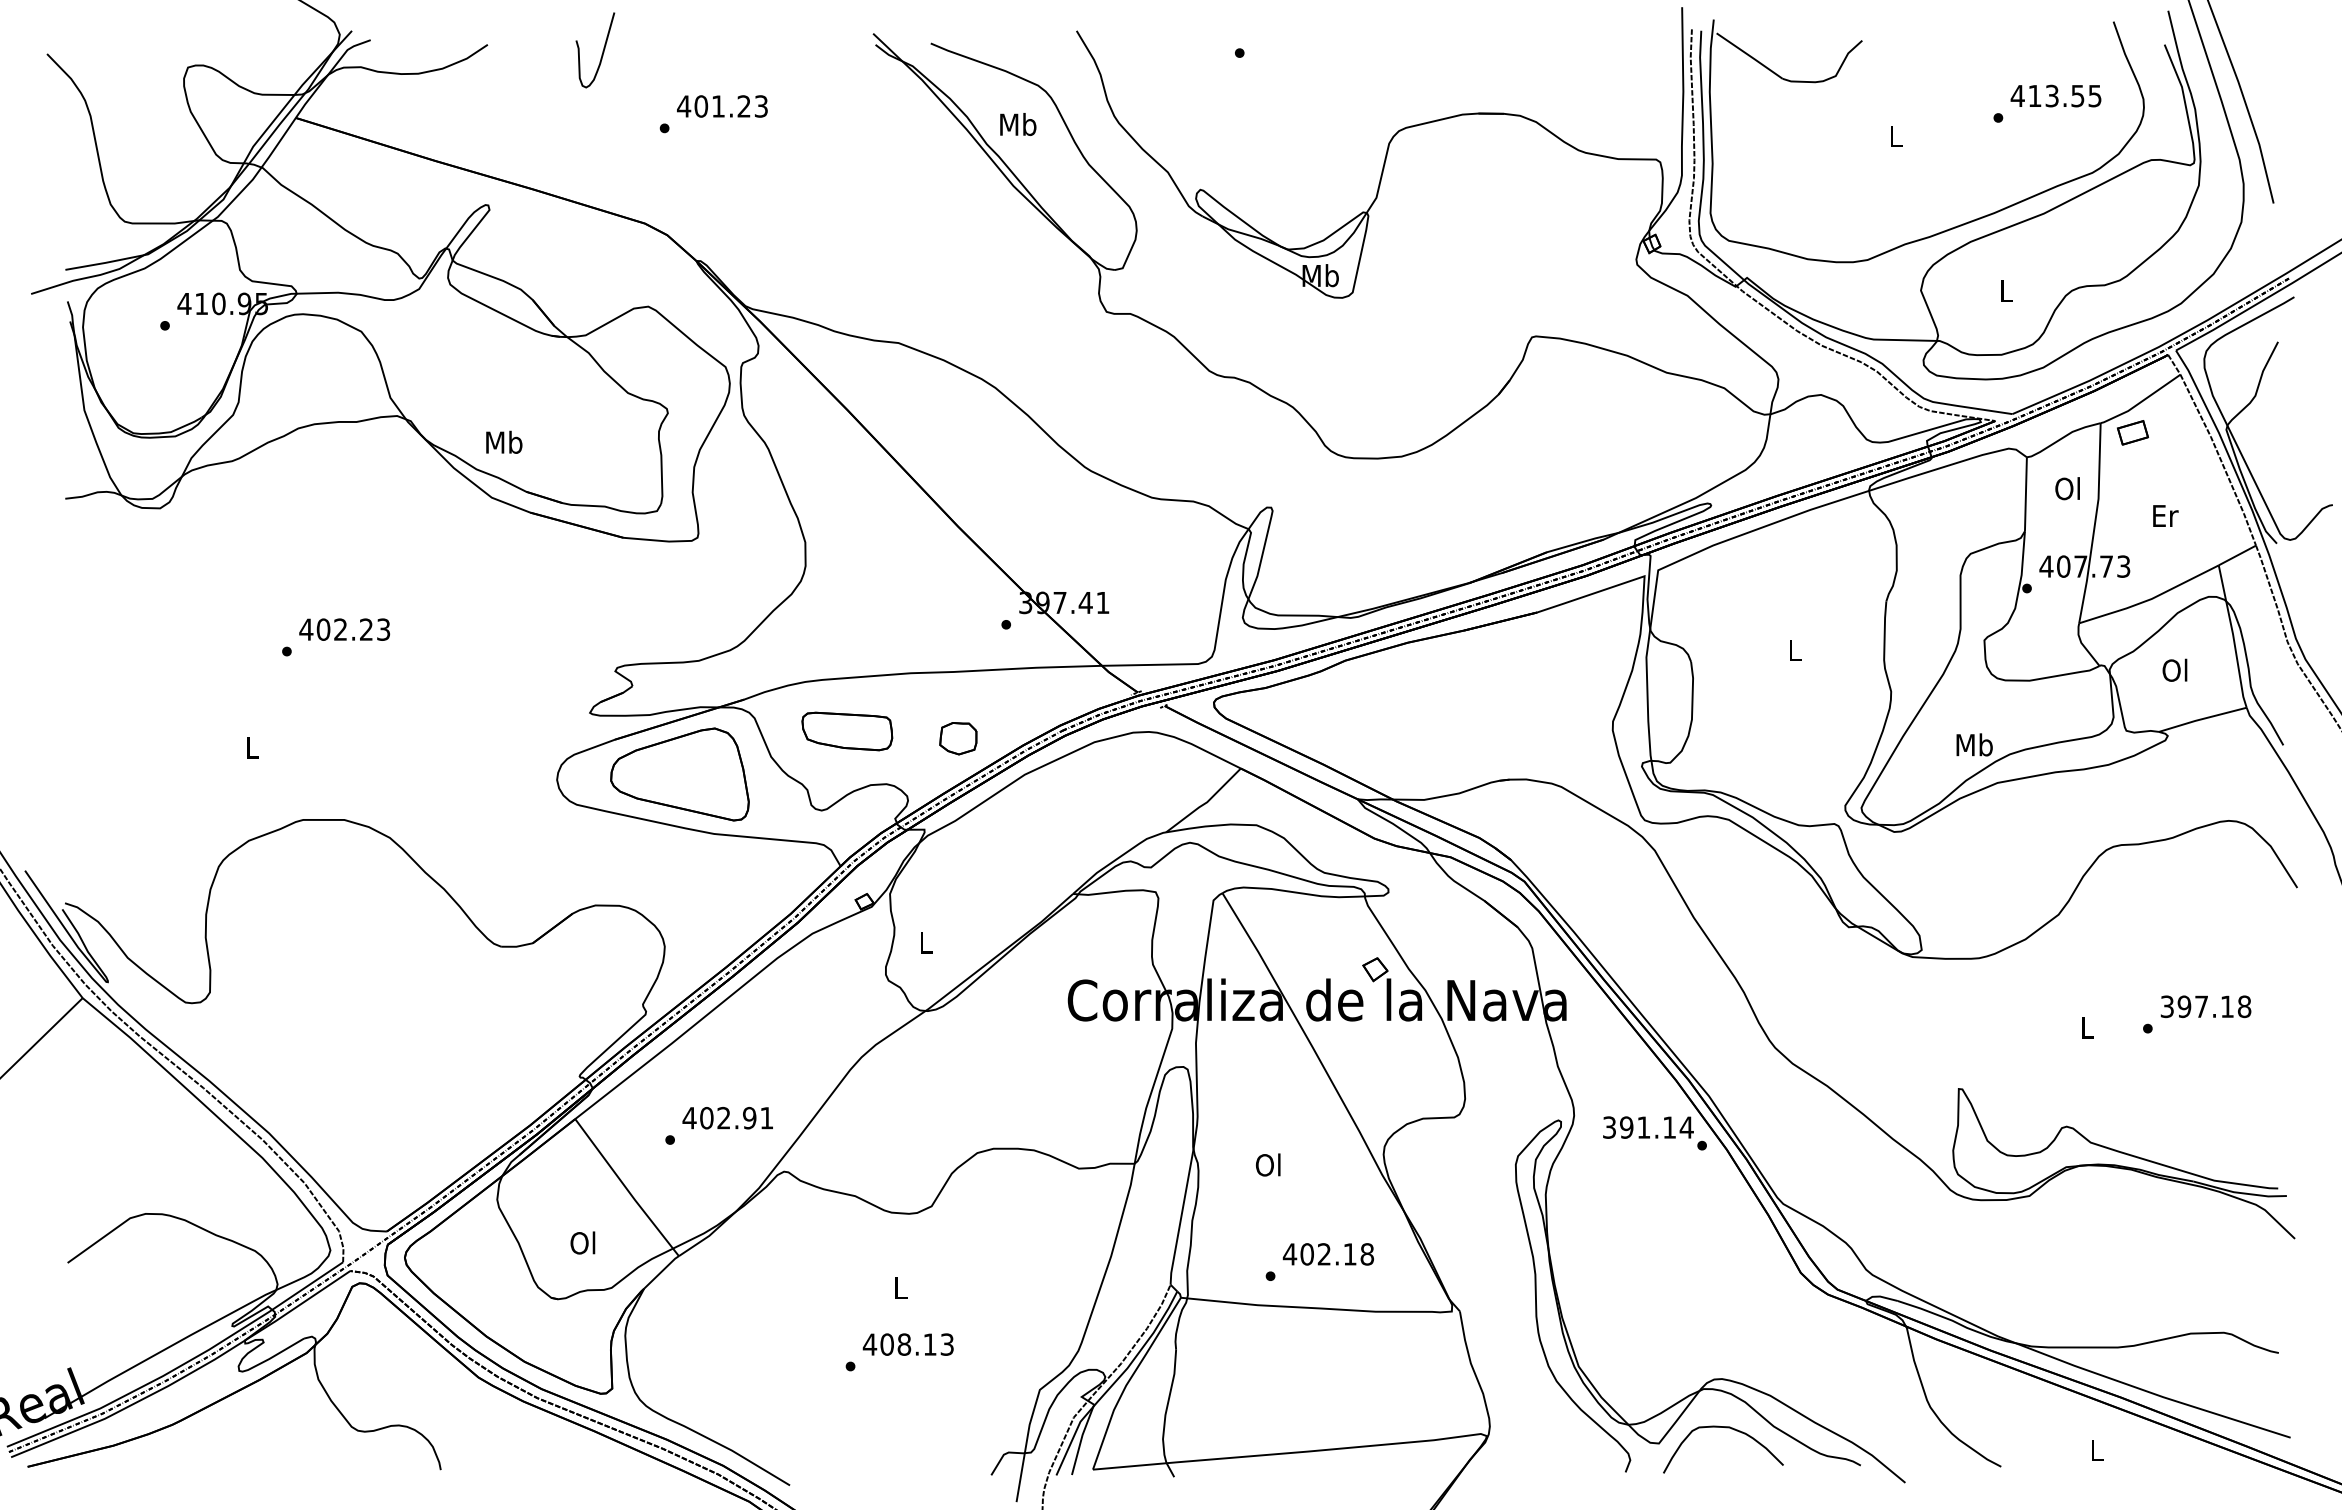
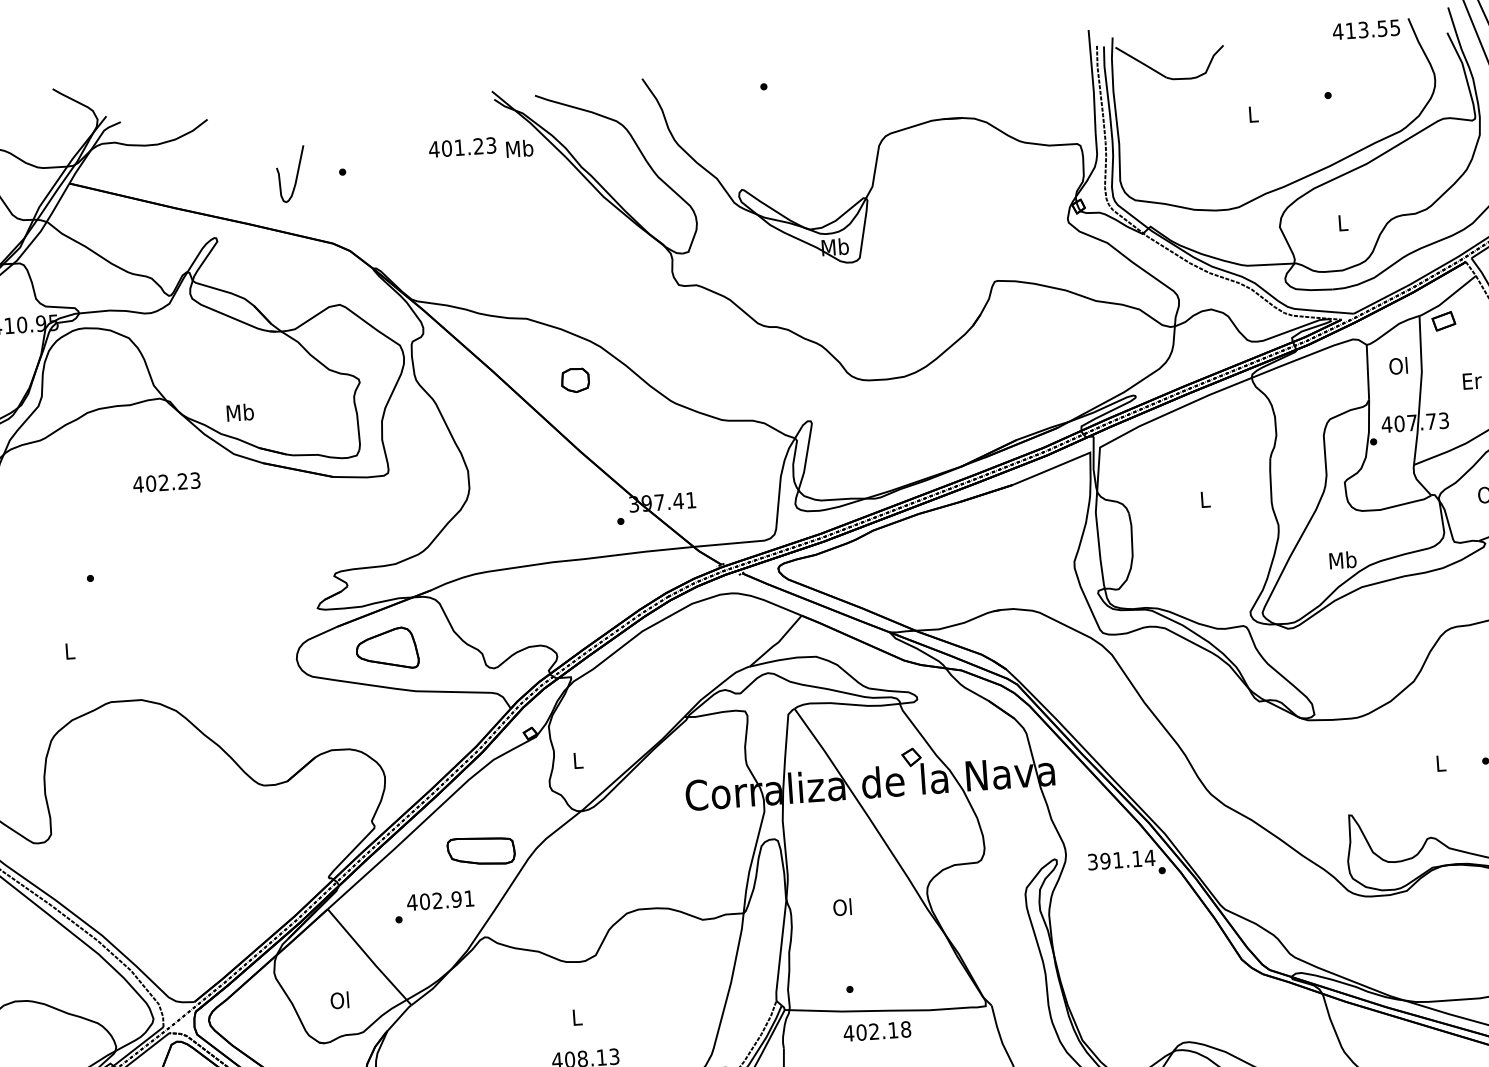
curve: (602, 50) -> (296, 174), moved
text: (2055, 95) -> (1365, 29), moved
text: (722, 106) -> (462, 147), moved
text: (1018, 124) -> (519, 148), moved
text: (344, 629) -> (166, 482), moved
part: (847, 731) -> (481, 851), moved
part: (958, 738) -> (575, 380), moved
part: (679, 774) -> (387, 649), size x0.6
text: (1327, 1254) -> (876, 1031), moved

